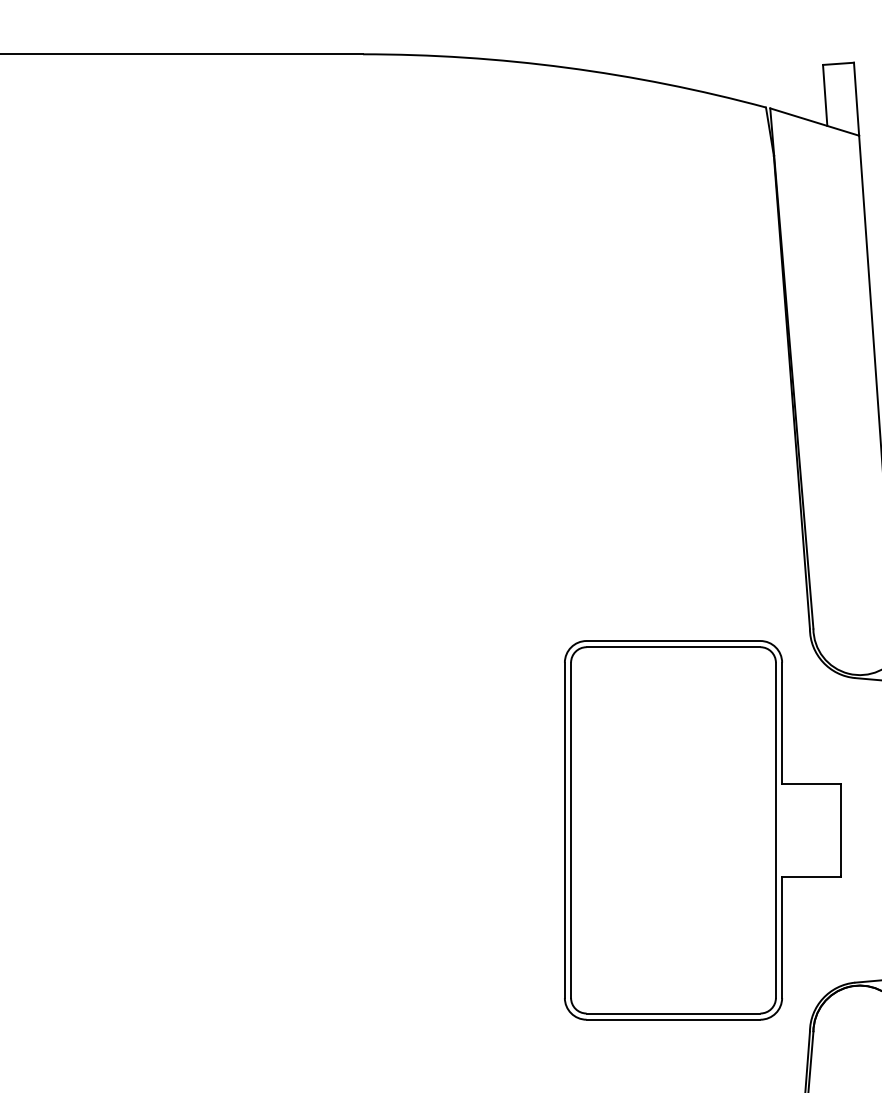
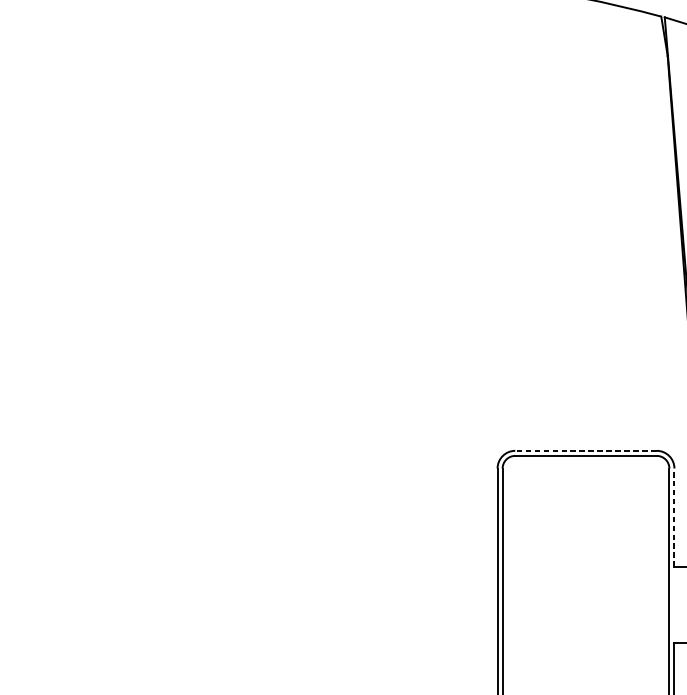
line: (673, 641) -> (586, 451), solid -> dashed
line: (782, 723) -> (674, 517), solid -> dashed

